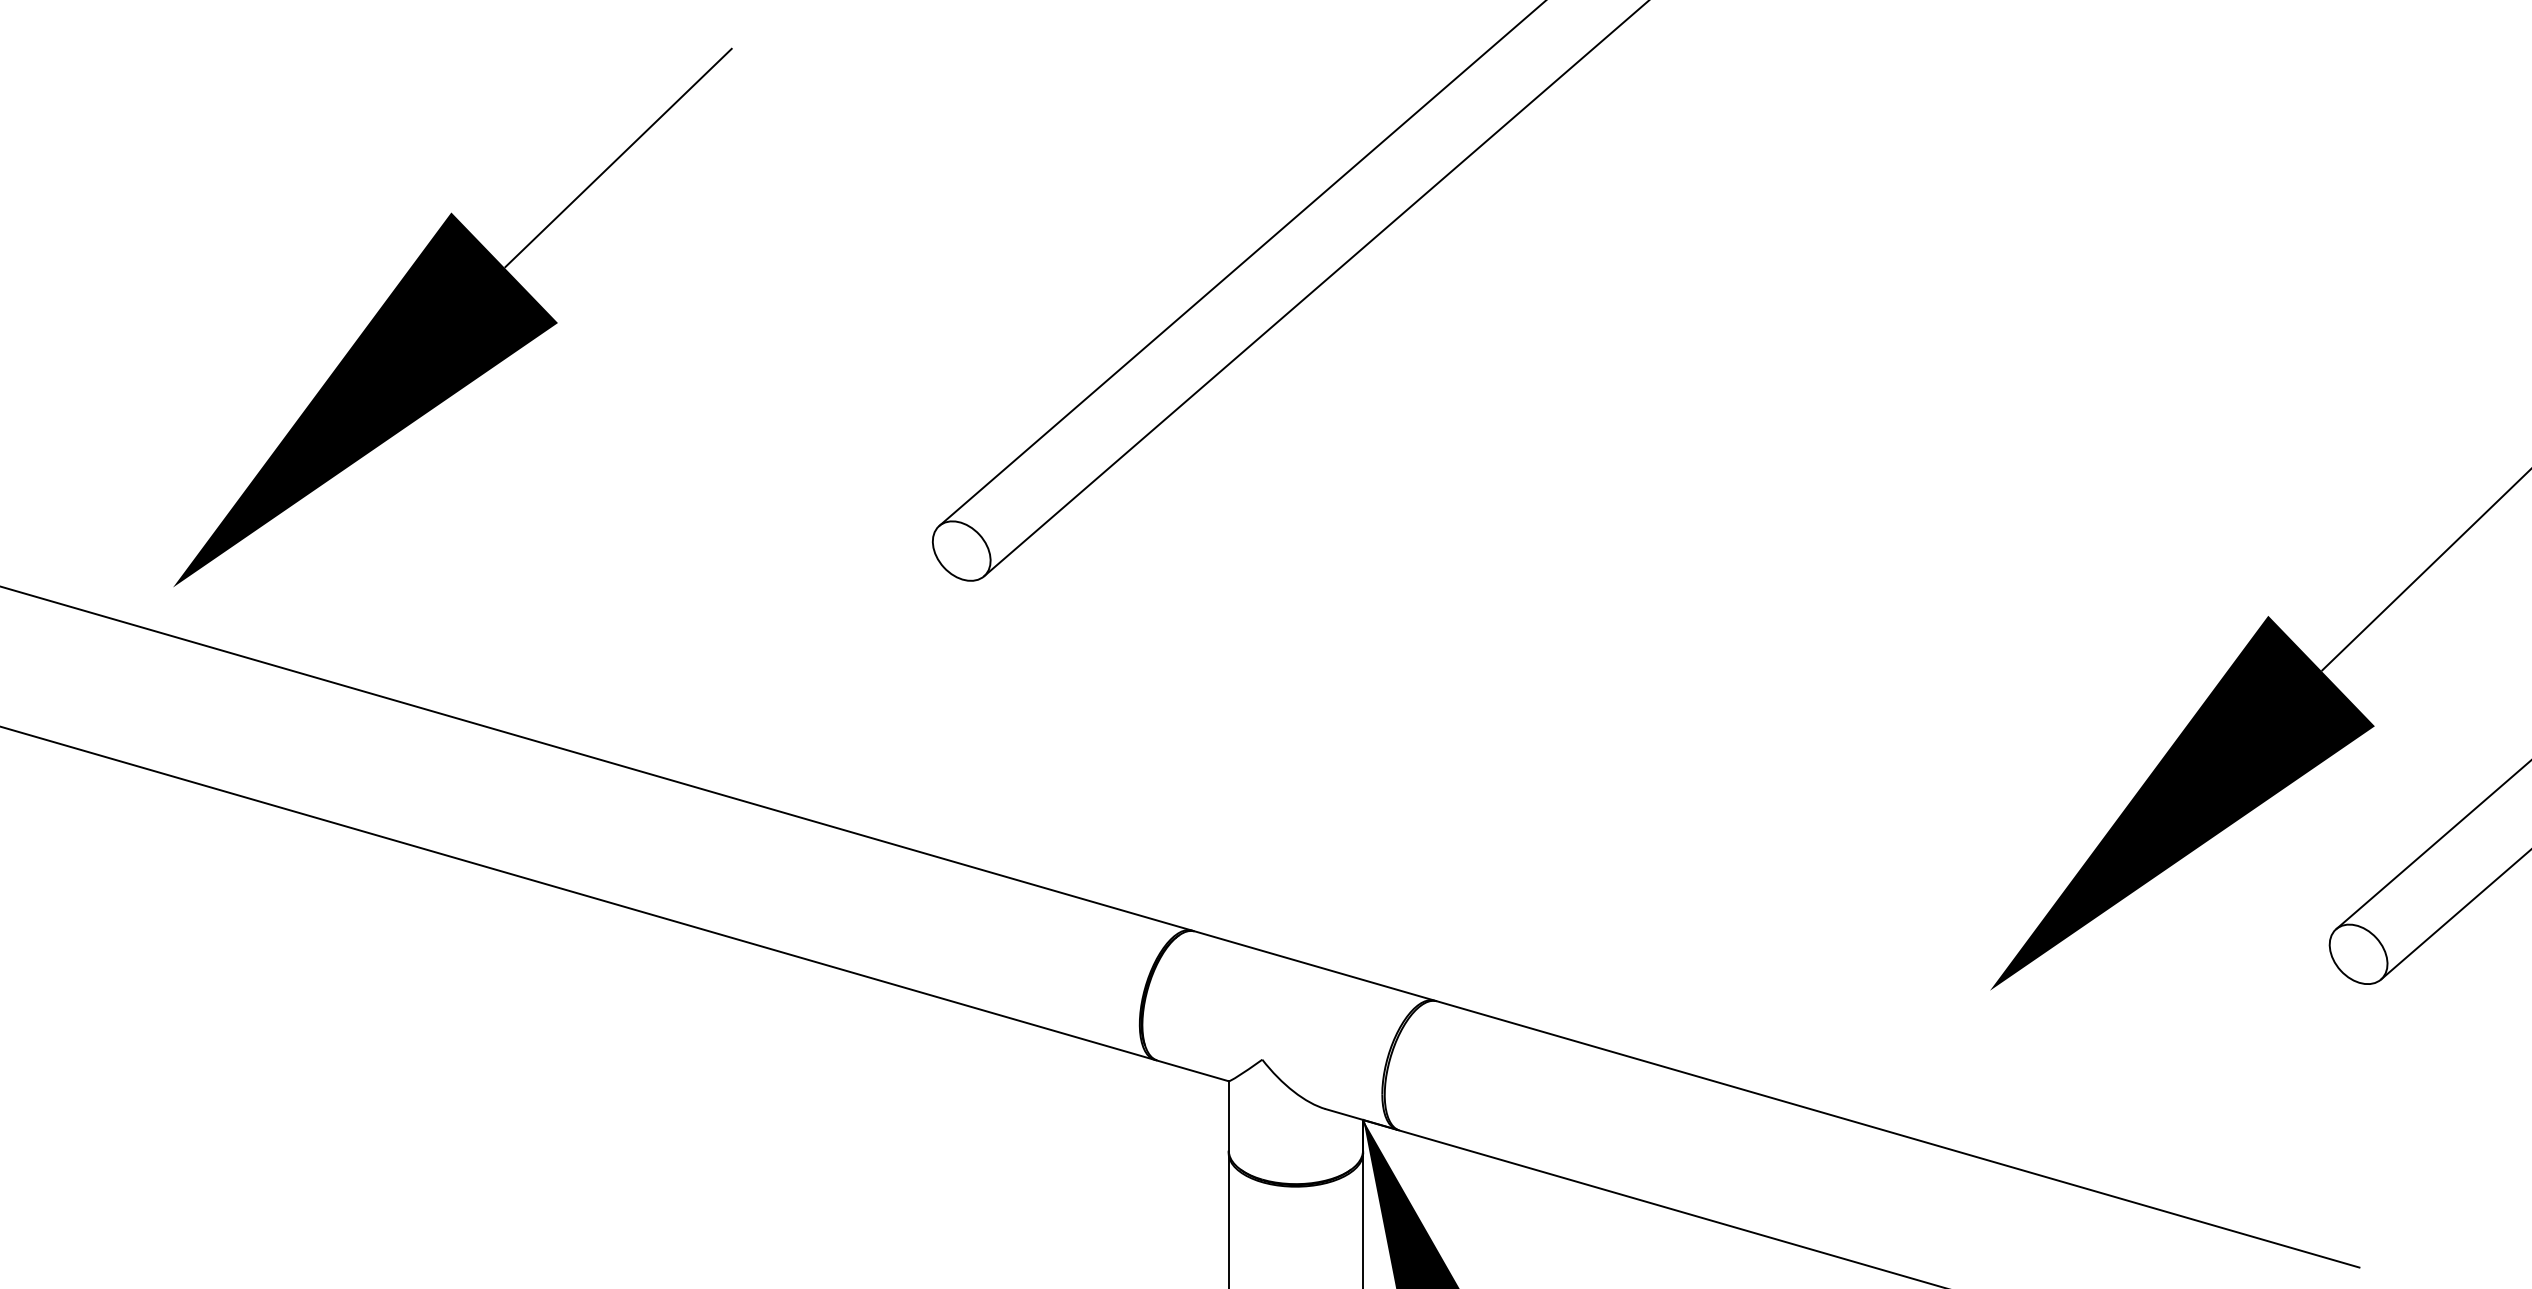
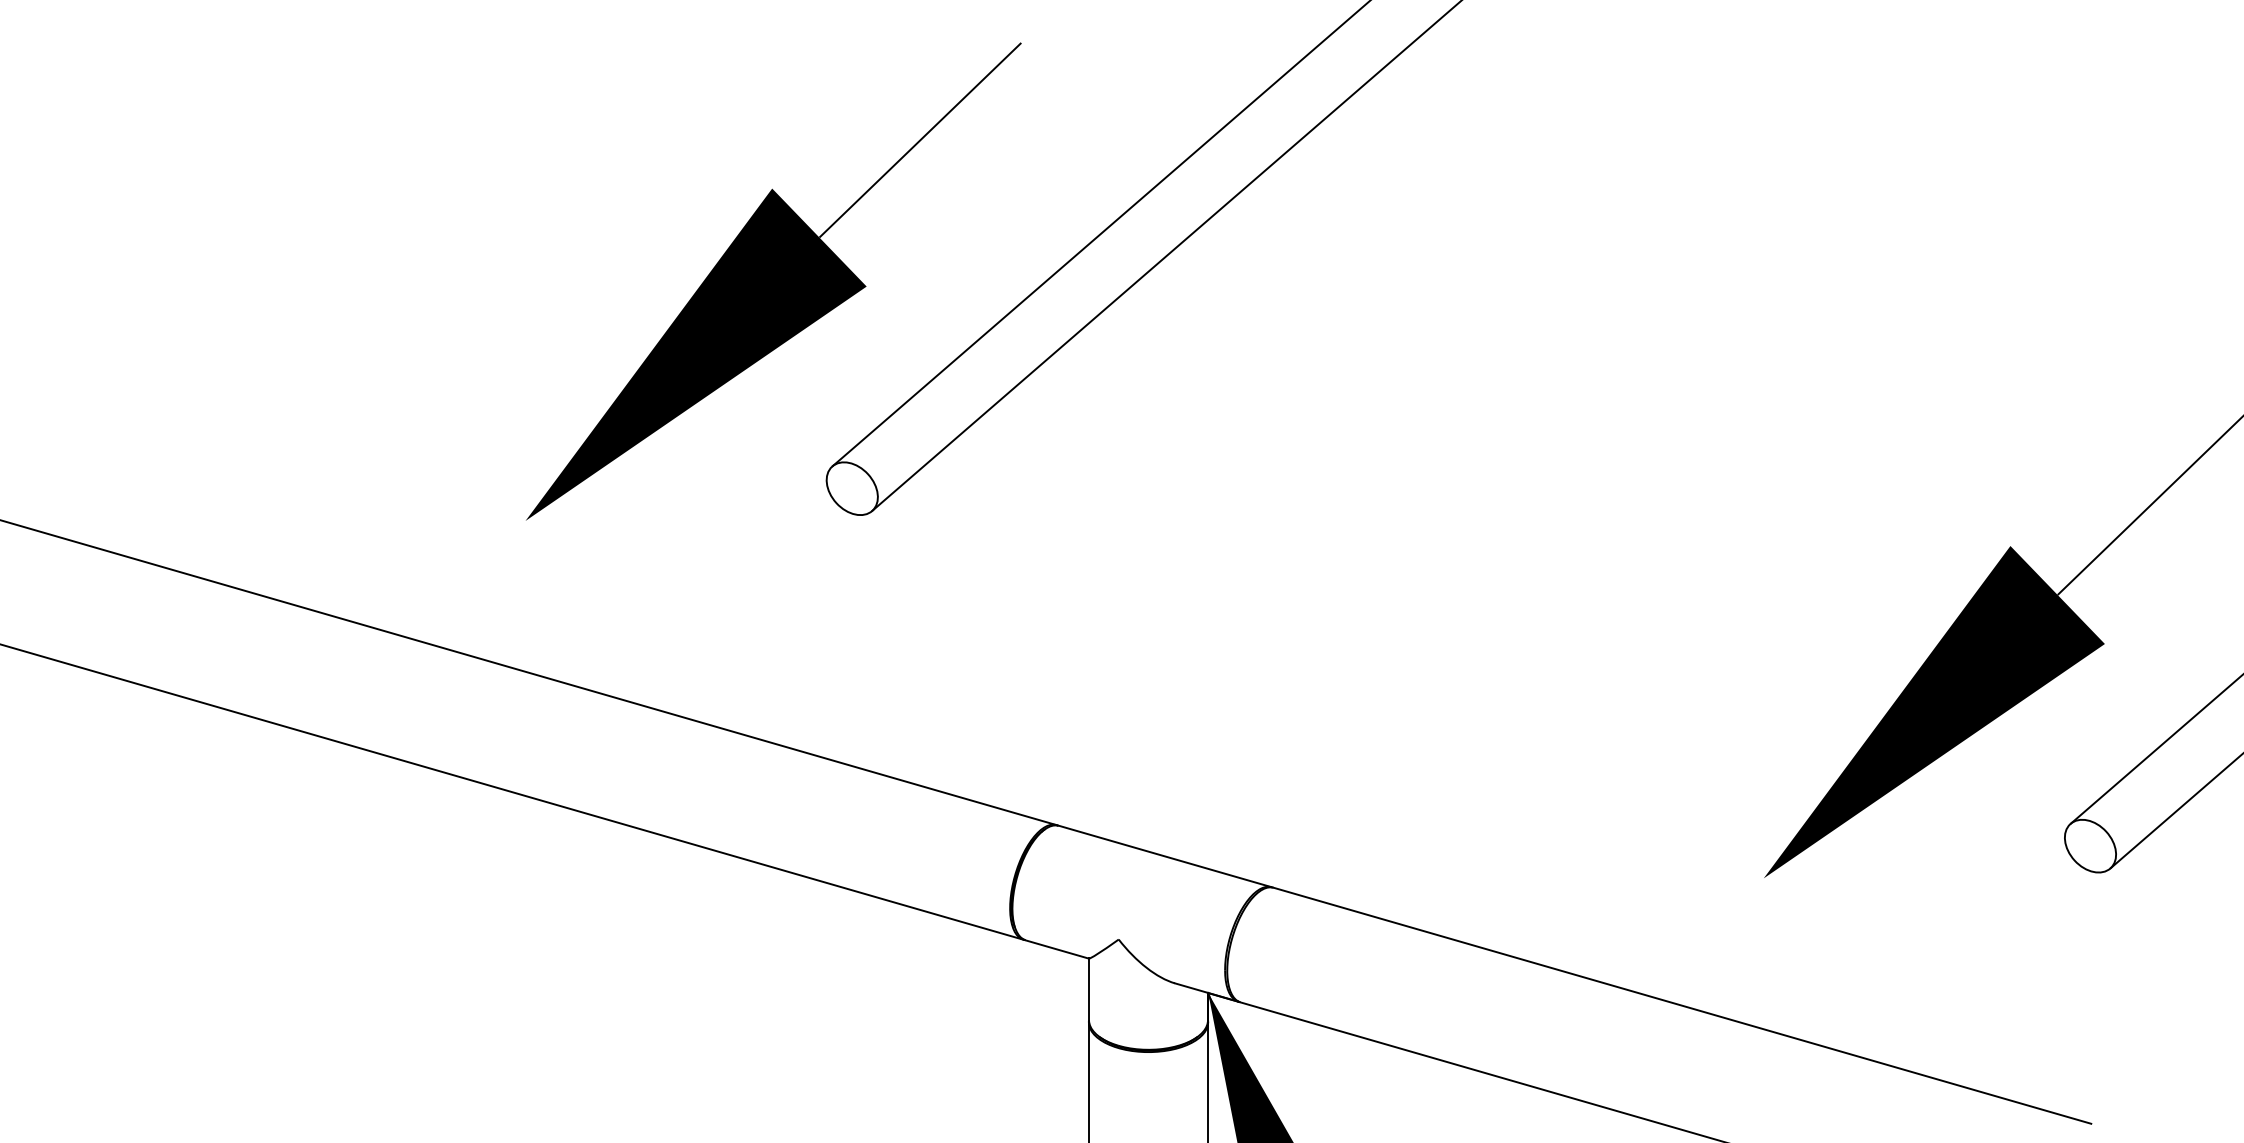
part: (452, 316) -> (773, 280), moved

